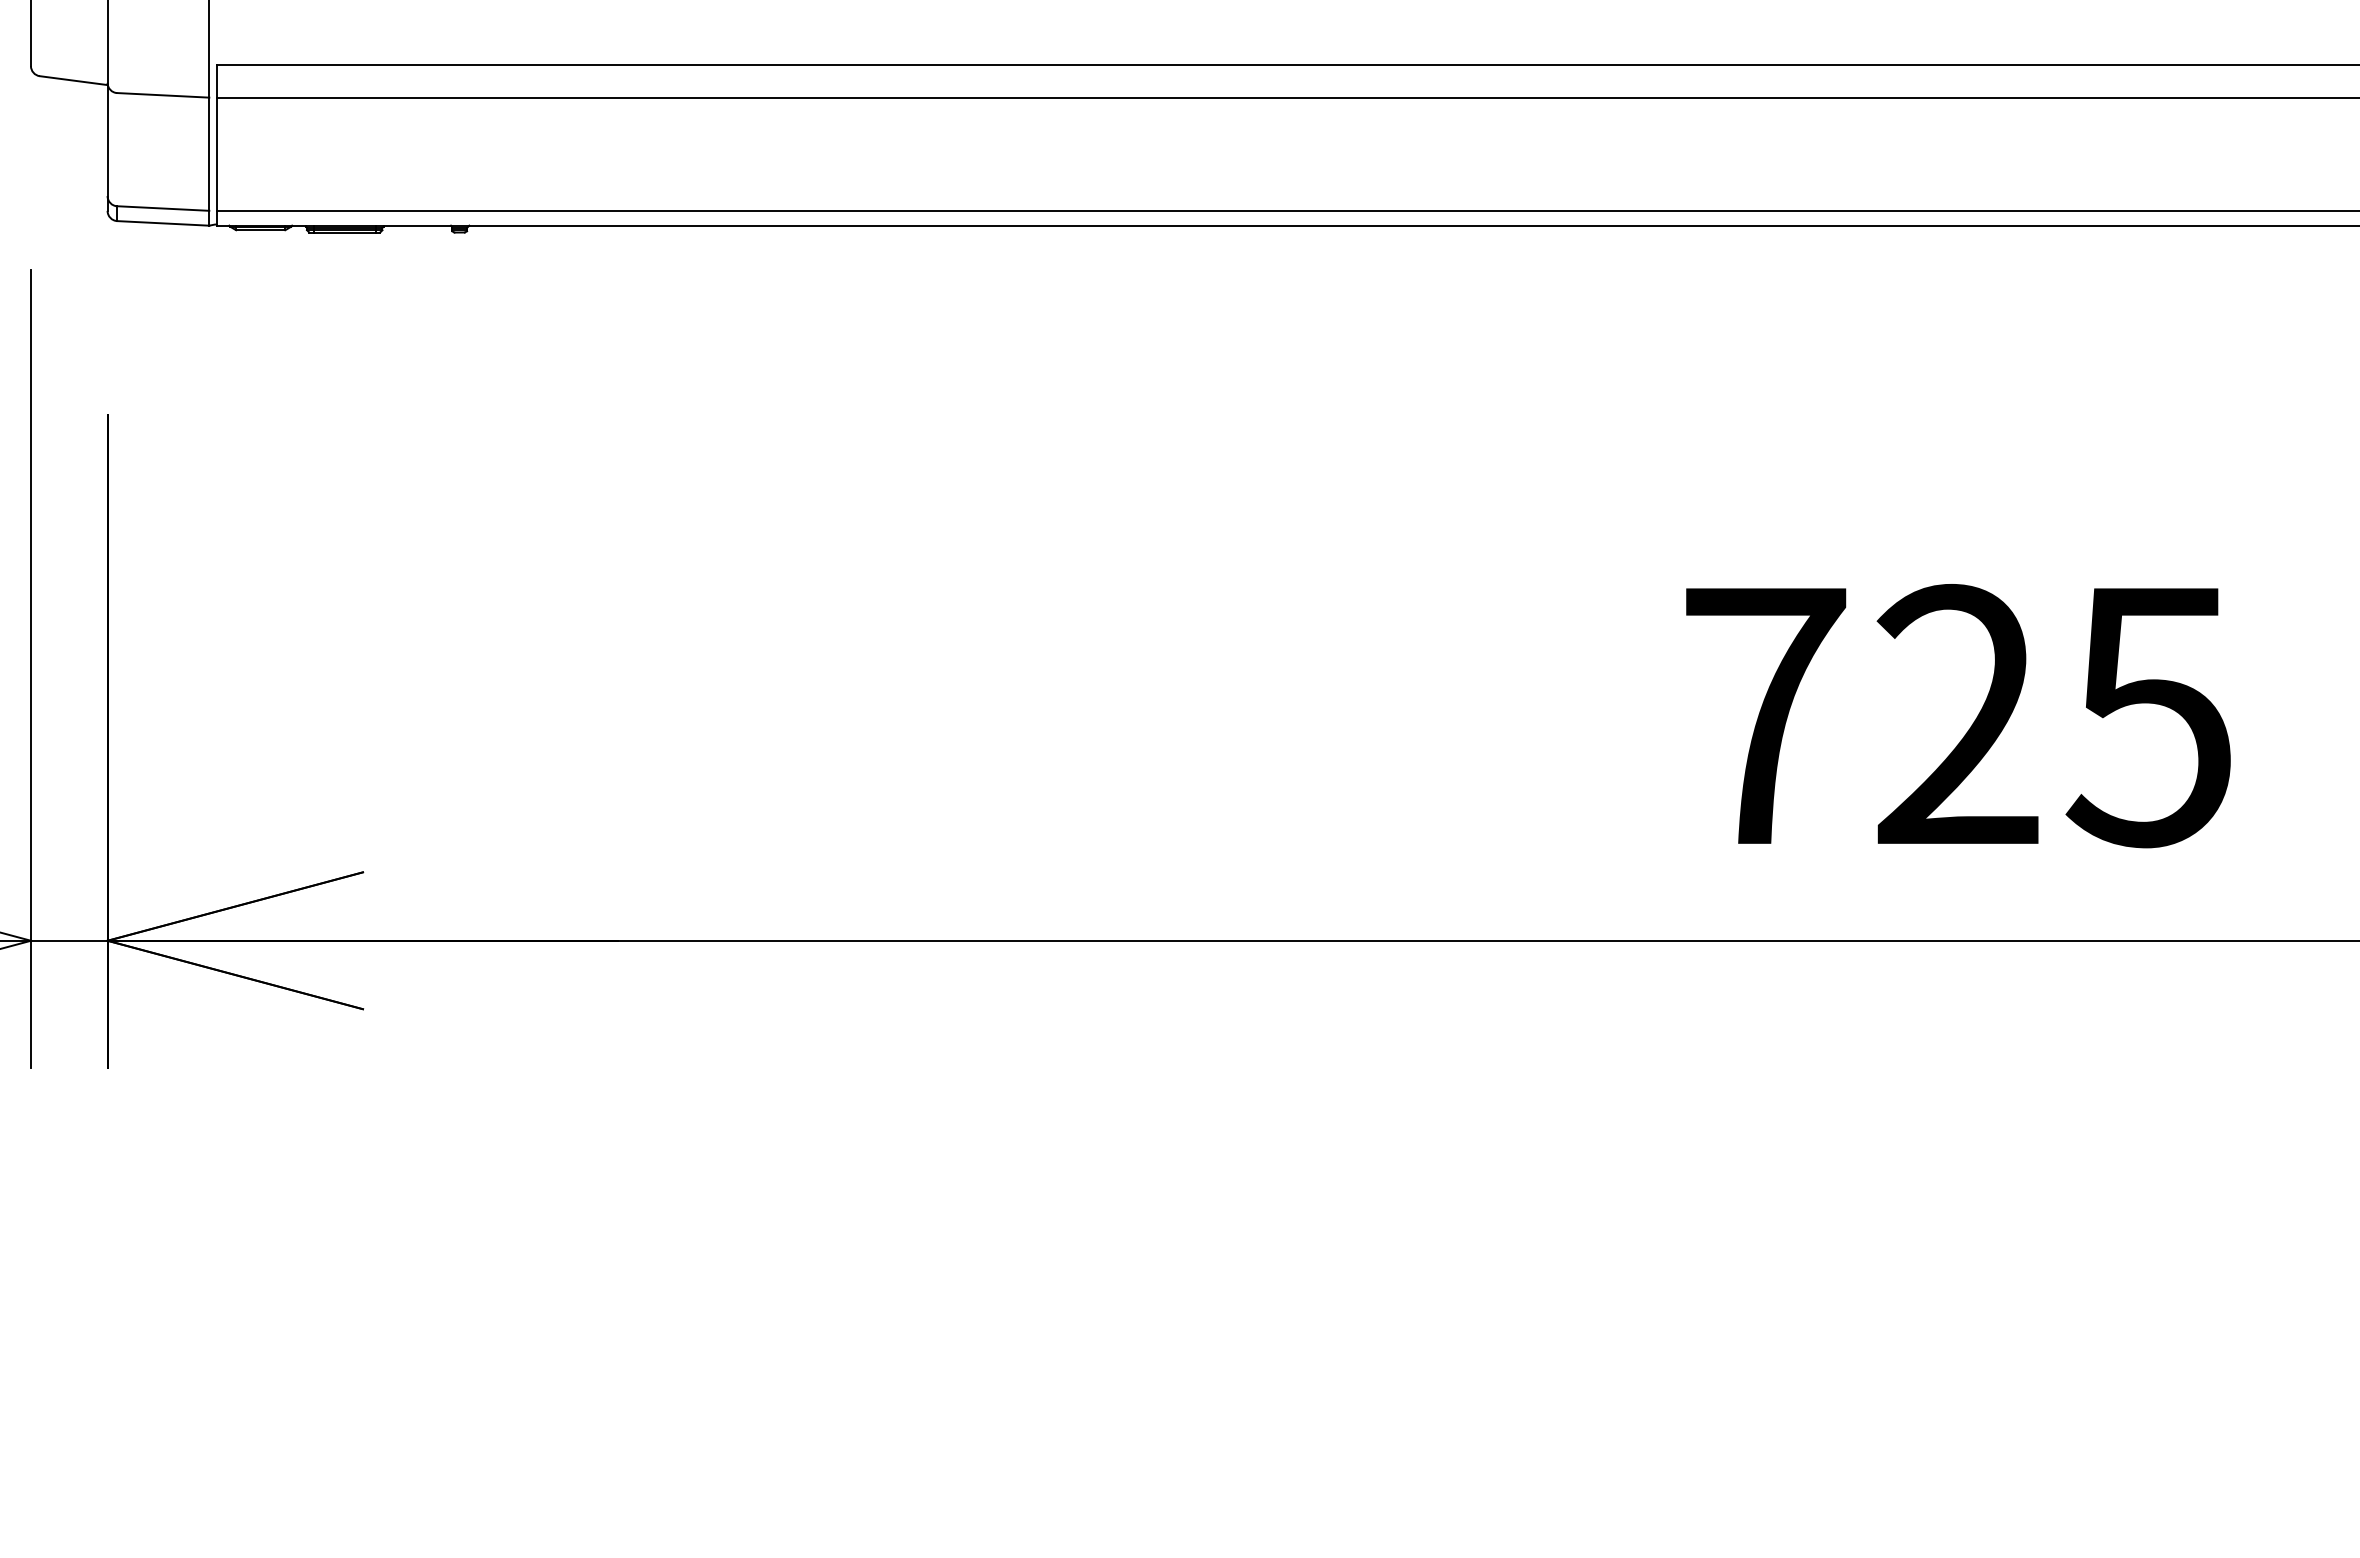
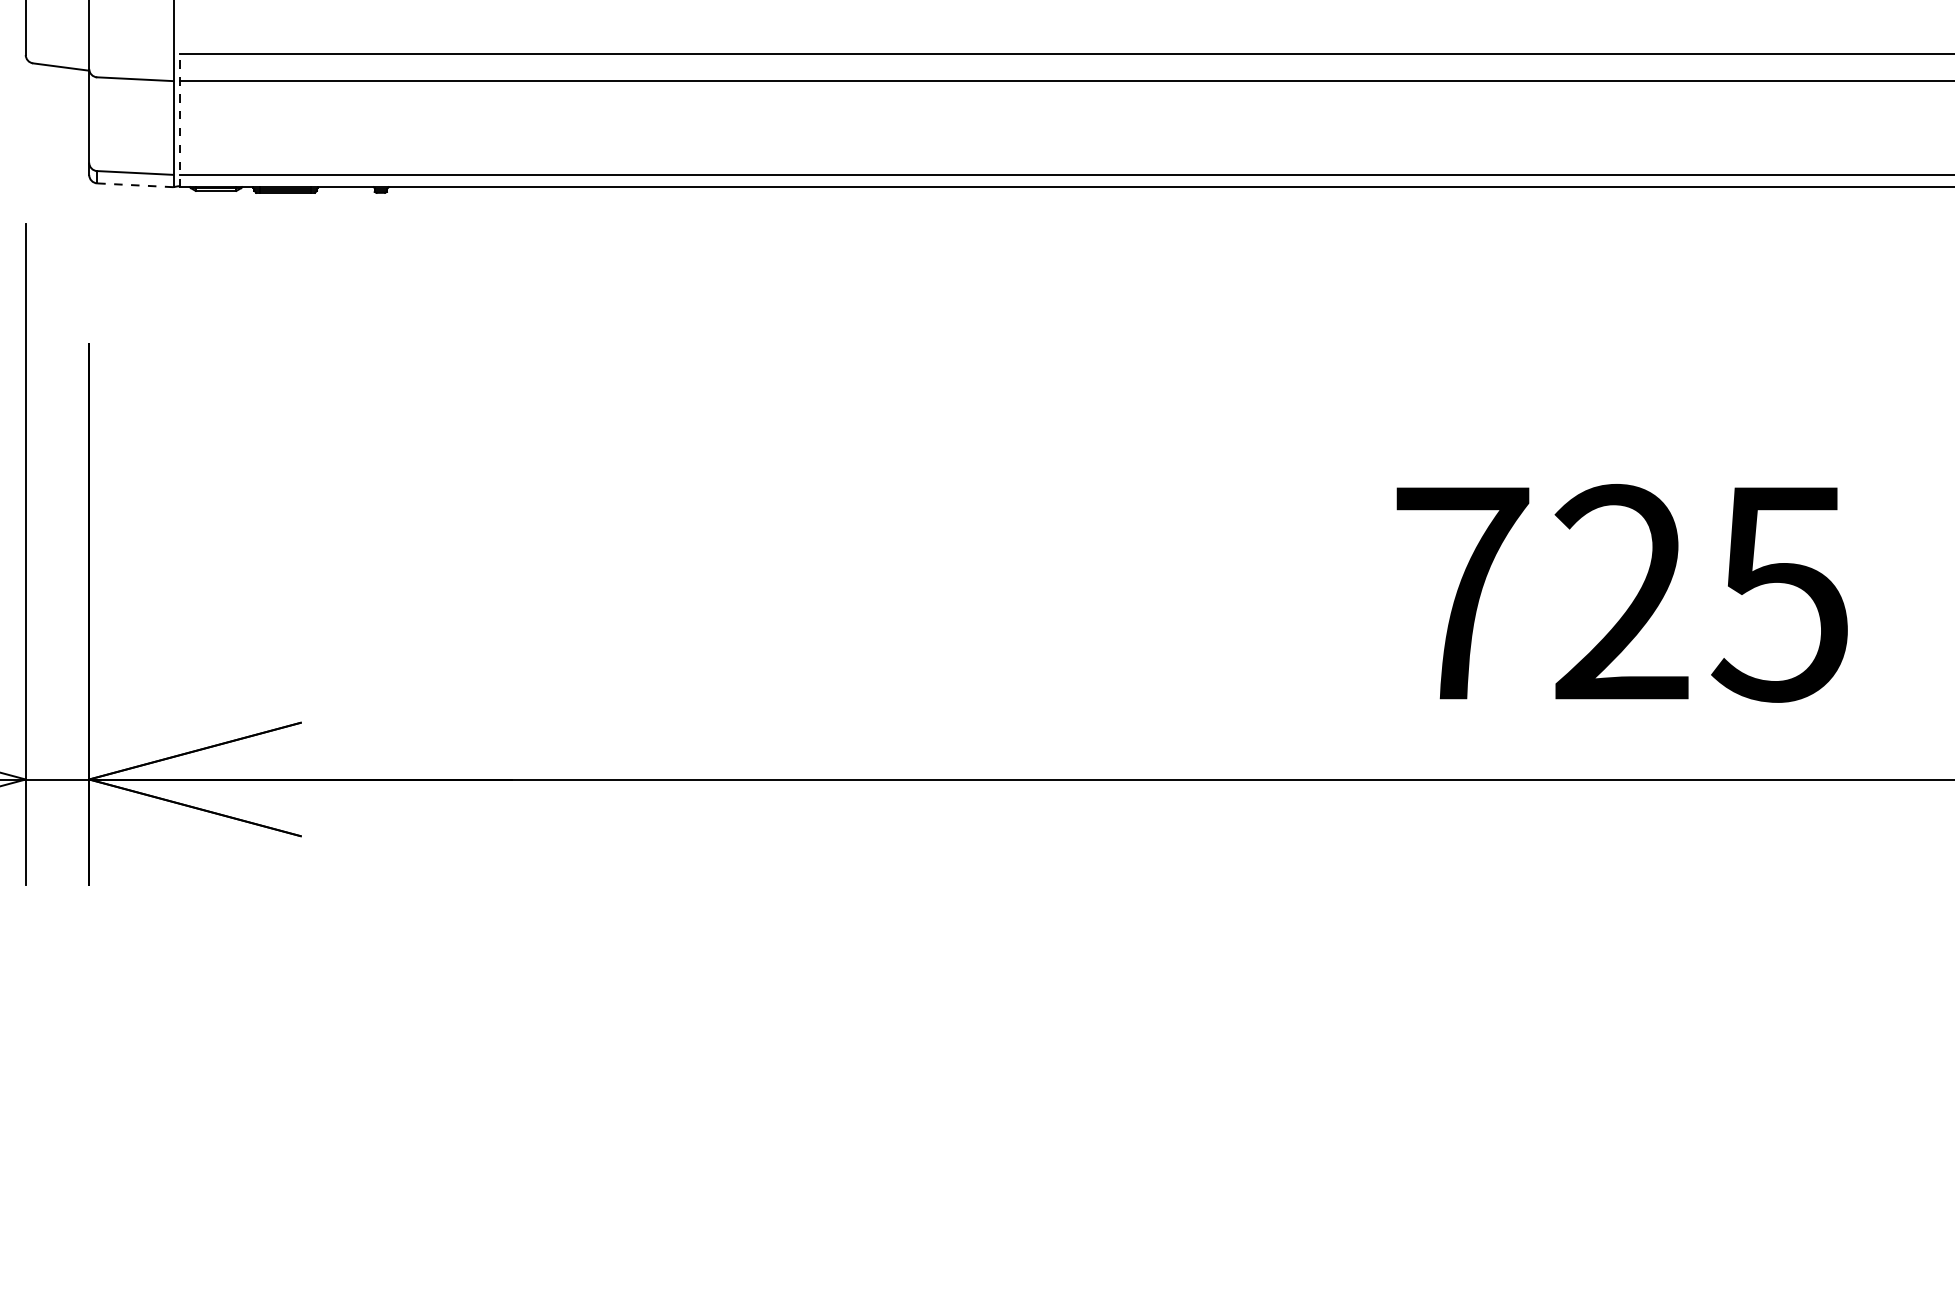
line: (217, 145) -> (180, 120), solid -> dashed
line: (163, 223) -> (135, 185), solid -> dashed

